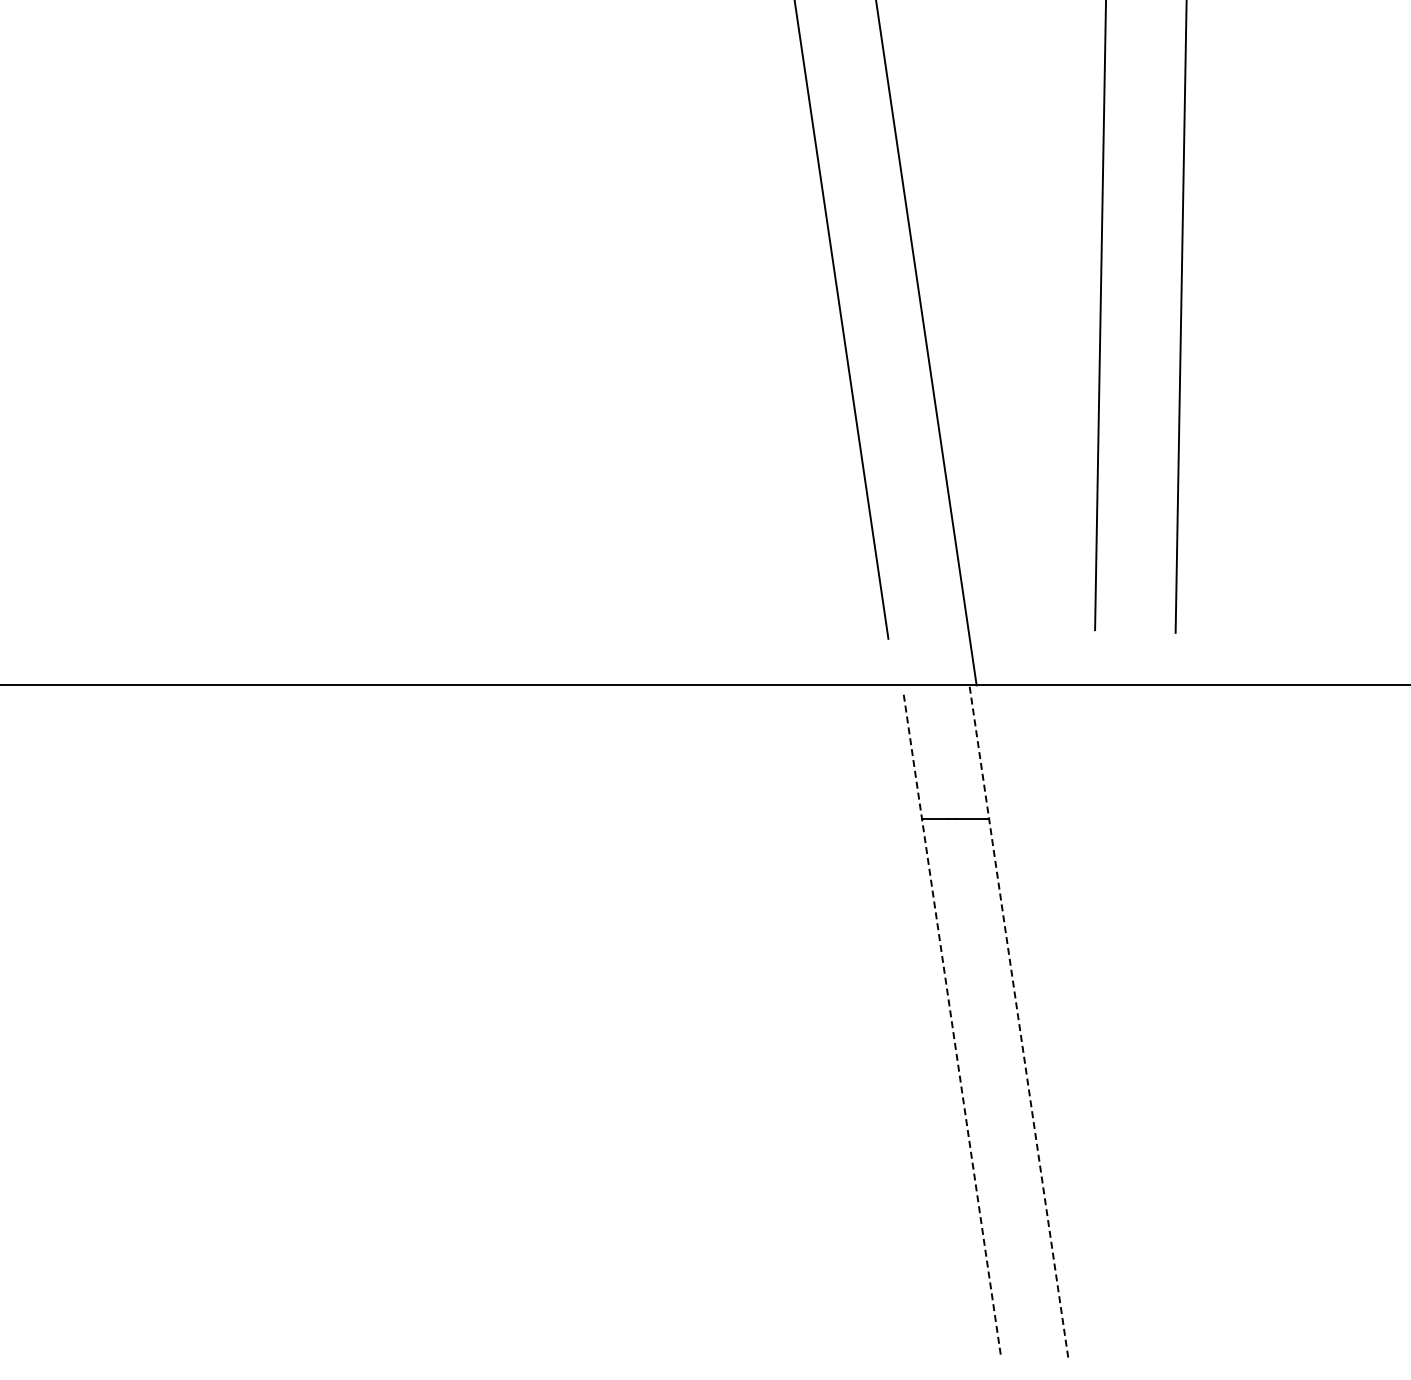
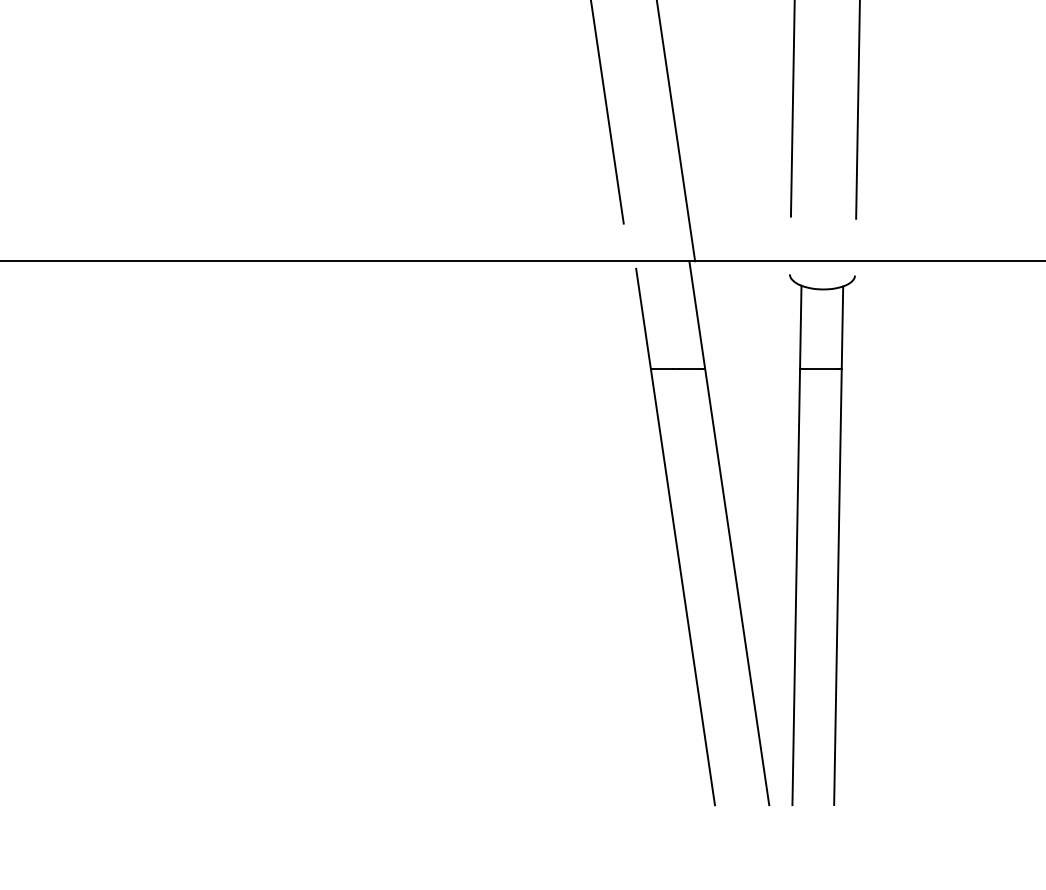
line: (1018, 1021) -> (729, 533), dashed -> solid
line: (952, 1026) -> (675, 537), dashed -> solid
part: (1153, 1029) -> (838, 539), added

